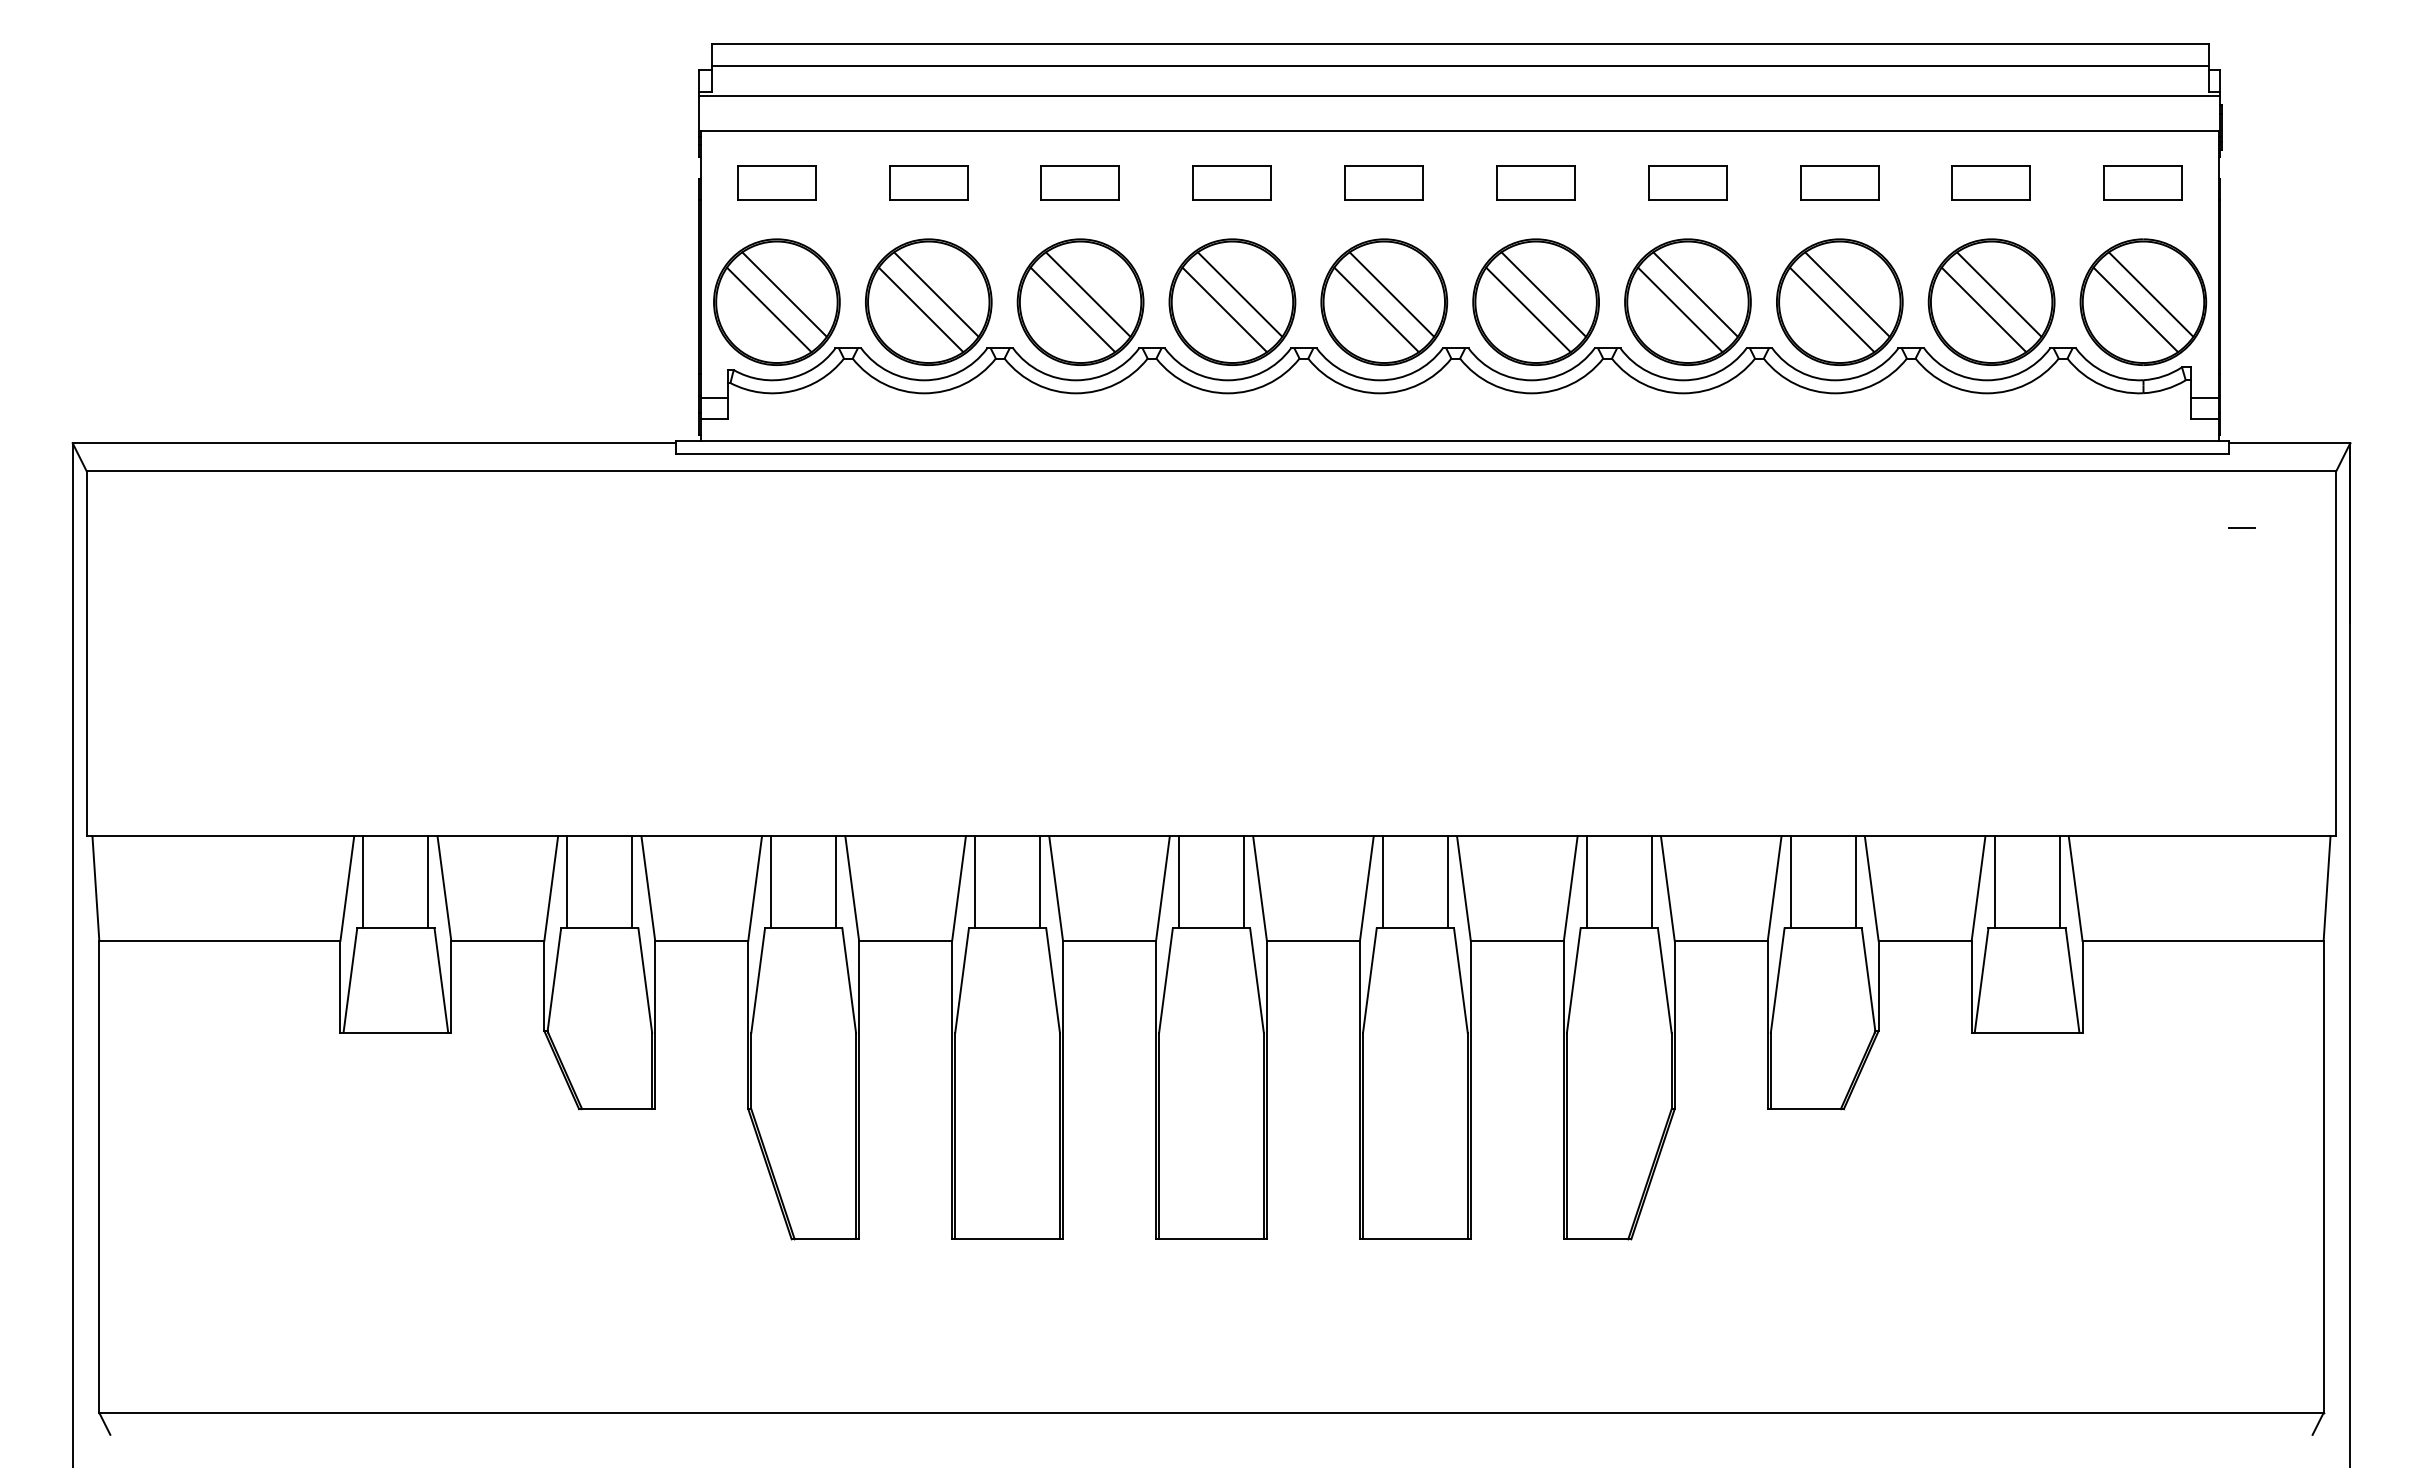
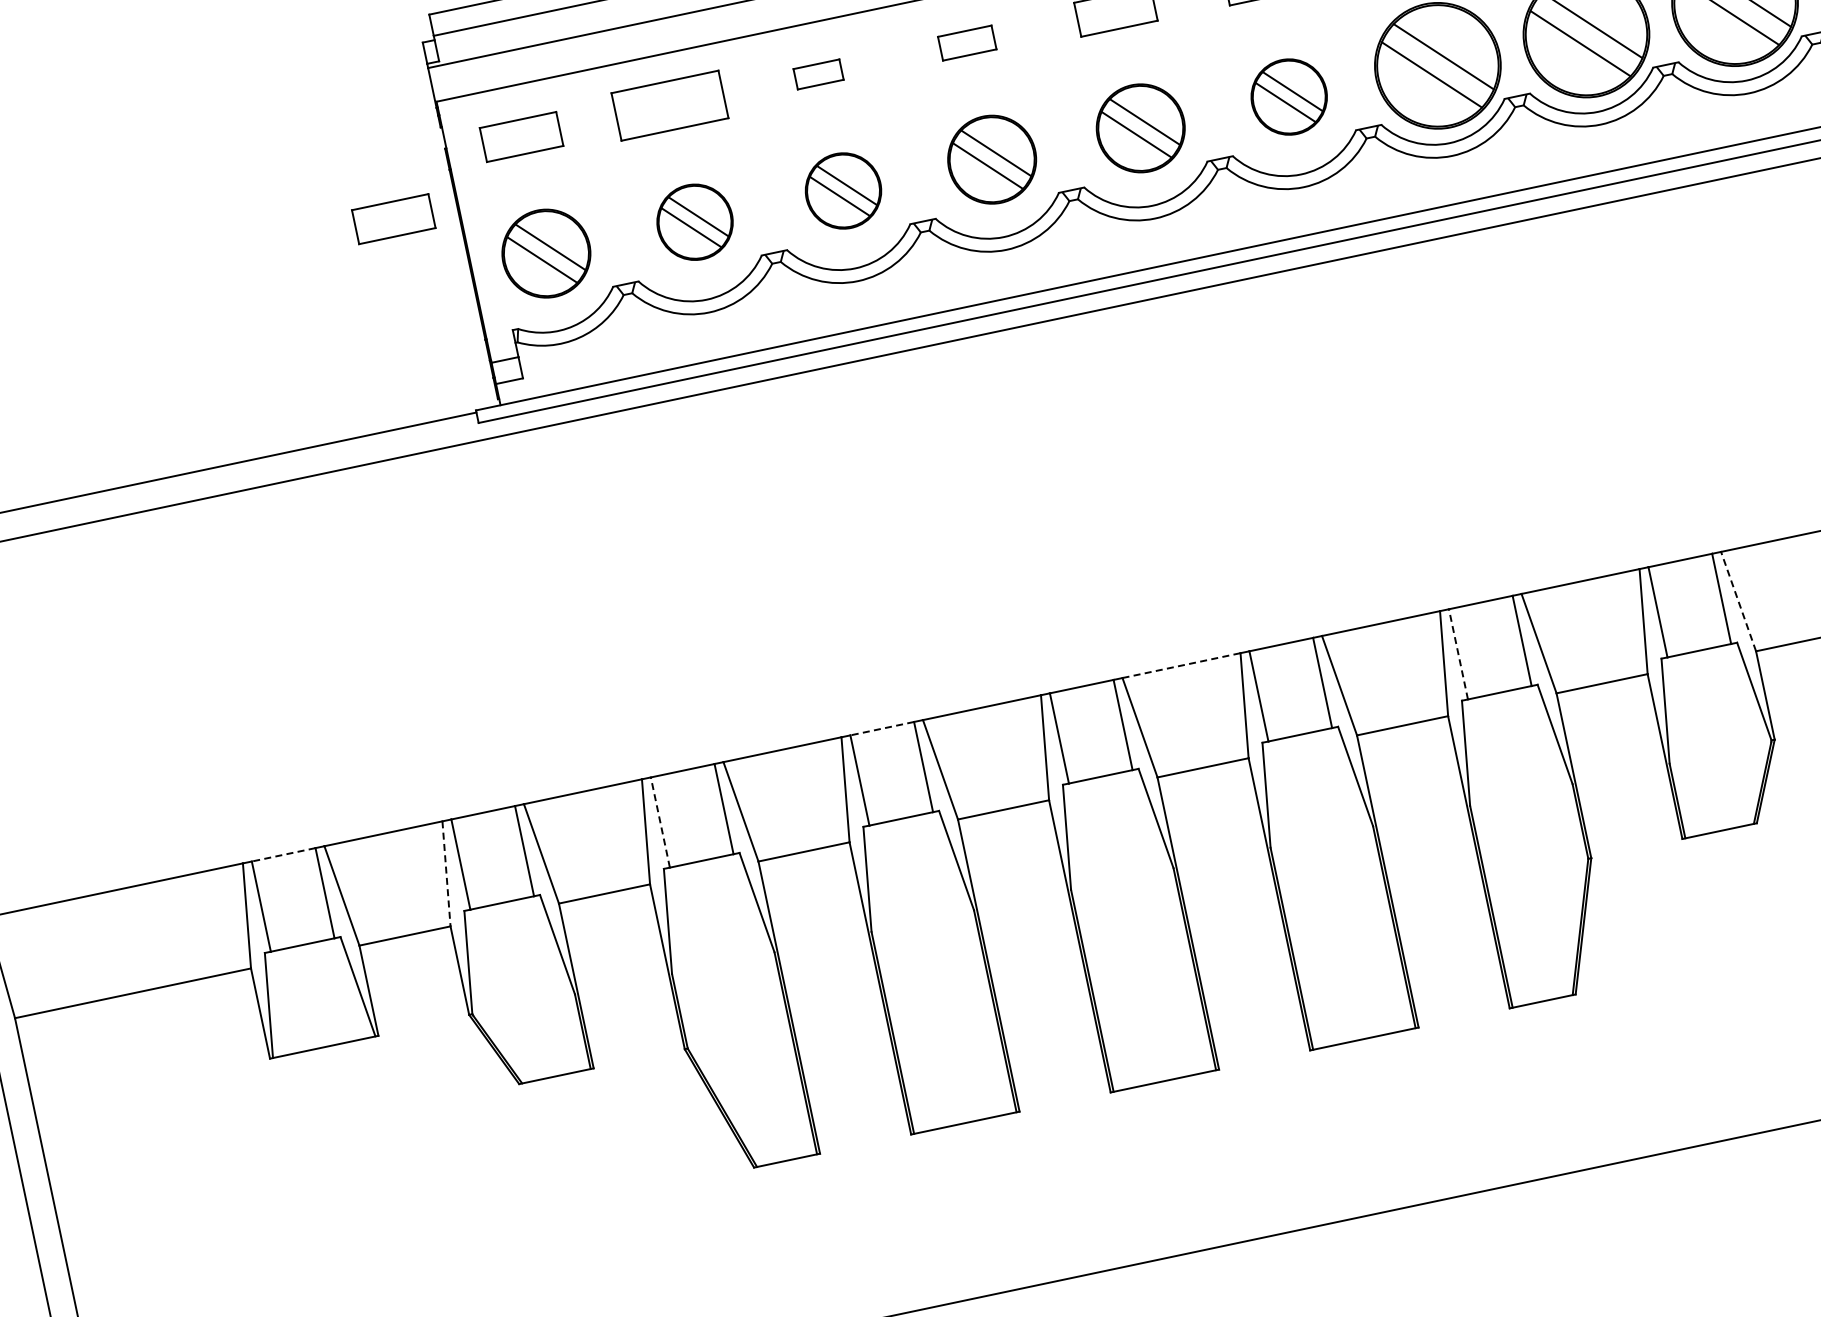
part: (928, 182) -> (670, 105), size x1.4
part: (1079, 182) -> (817, 74), size x0.6
part: (1231, 182) -> (966, 42), size x0.7
part: (634, 236) -> (393, 218), added
part: (776, 301) -> (545, 253), size x0.7
part: (928, 301) -> (694, 221), size x0.6
part: (1080, 301) -> (843, 190), size x0.6
part: (1232, 301) -> (992, 159), size x0.7
part: (1384, 301) -> (1140, 127), size x0.7
part: (1535, 301) -> (1288, 96), size x0.6
line: (395, 836) -> (283, 855), solid -> dashed
line: (1007, 836) -> (882, 728), solid -> dashed
line: (1313, 836) -> (1181, 665), solid -> dashed
line: (771, 881) -> (660, 821), solid -> dashed
line: (1586, 881) -> (1458, 653), solid -> dashed
line: (551, 888) -> (446, 873), solid -> dashed
line: (1871, 888) -> (1738, 601), solid -> dashed

